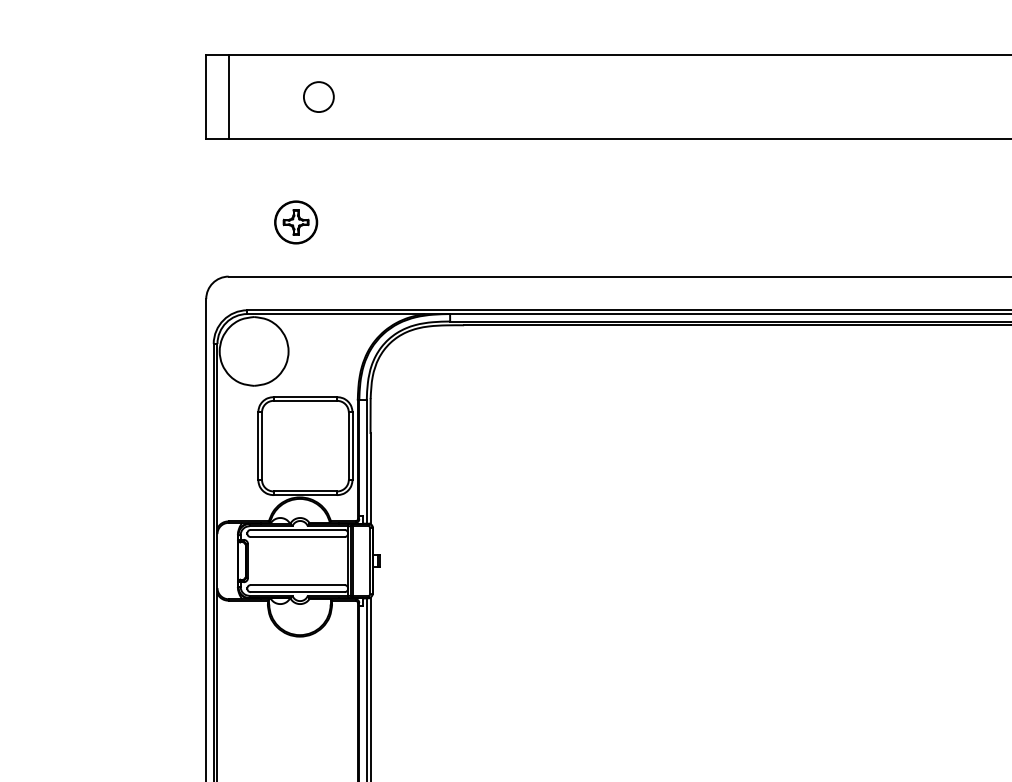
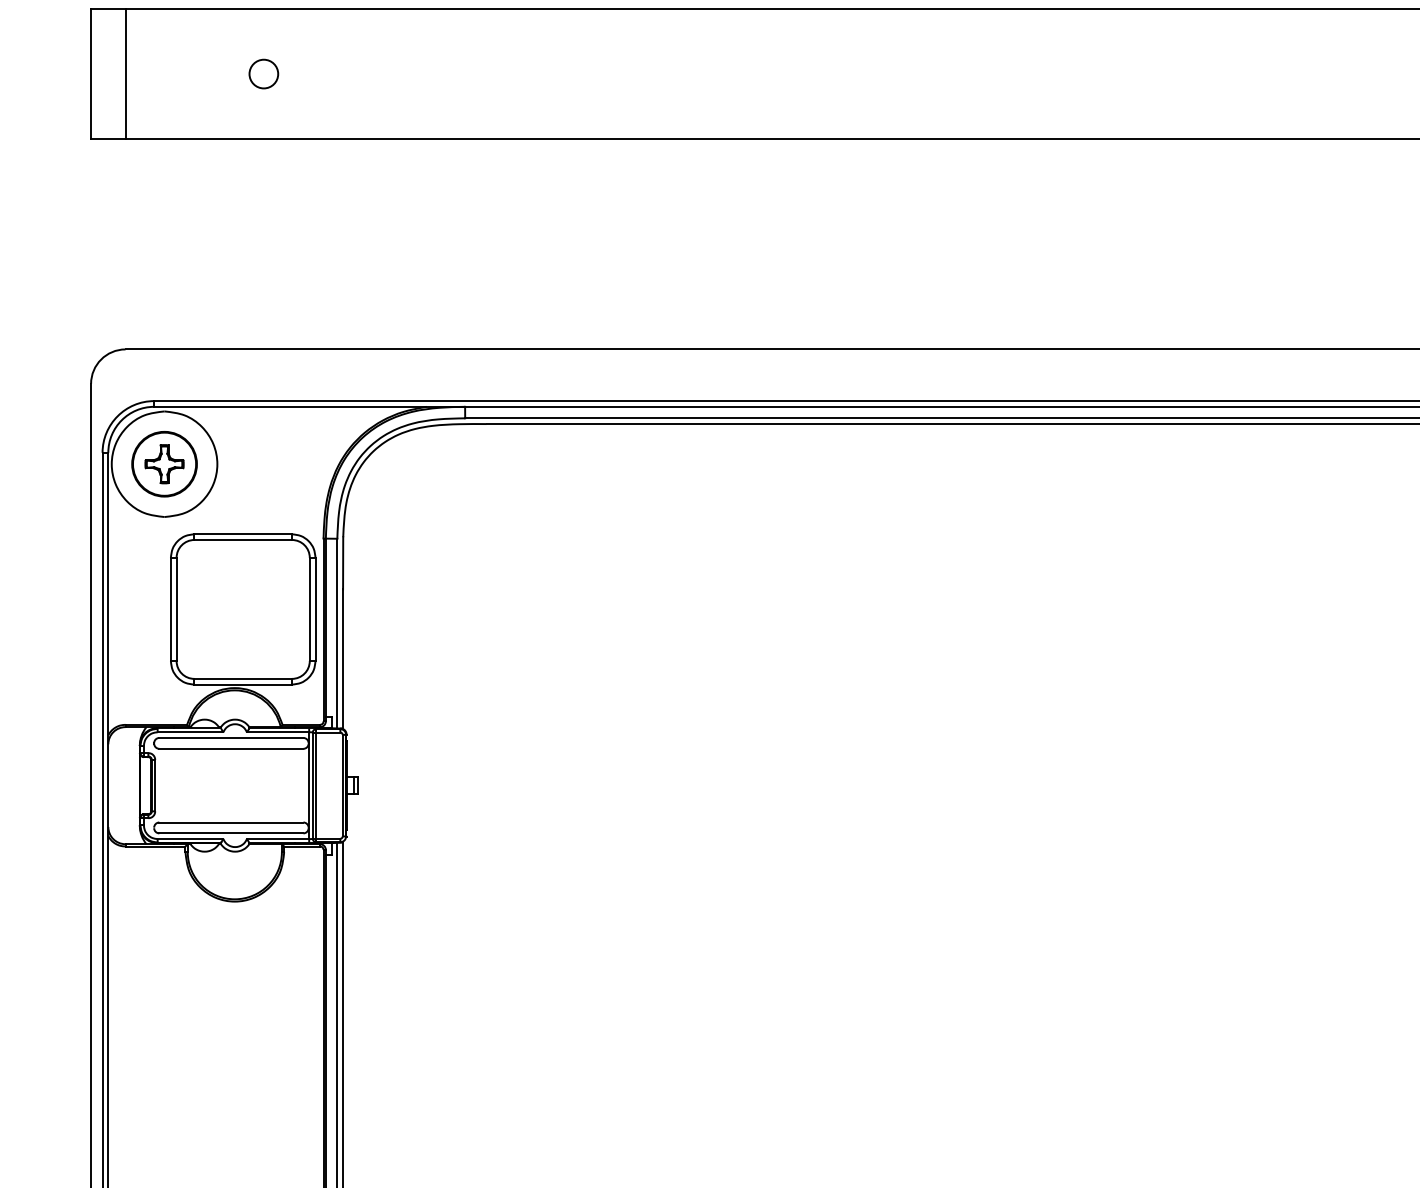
circle: (318, 96) -> (263, 73), size x0.62
part: (296, 222) -> (165, 464), moved

